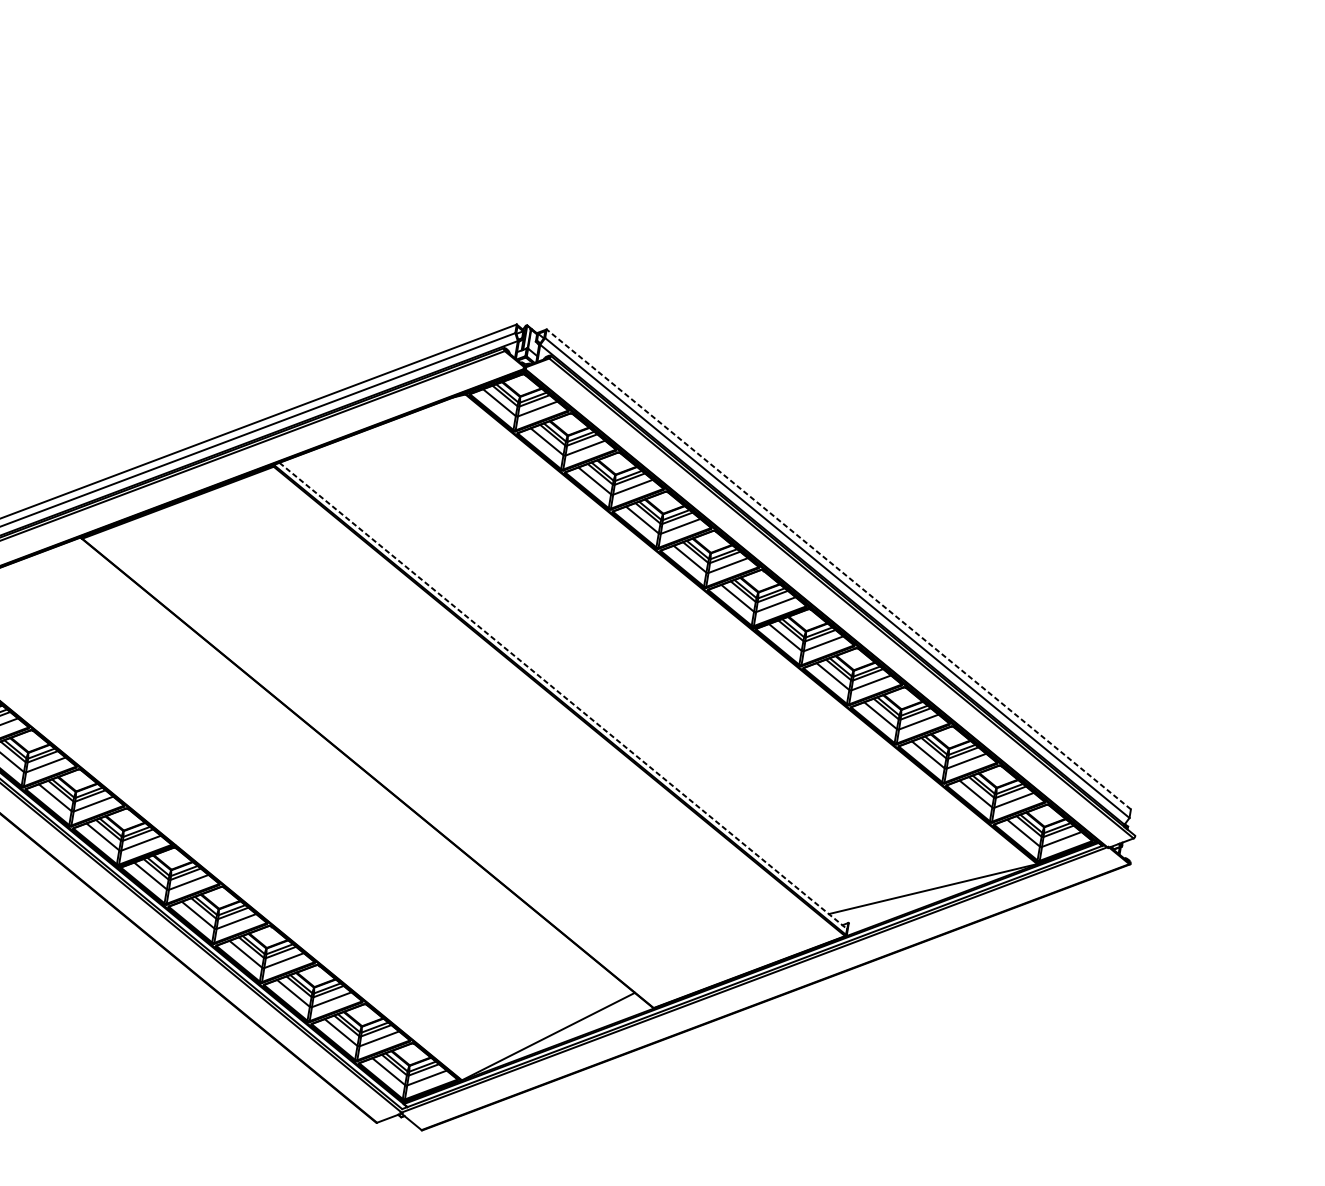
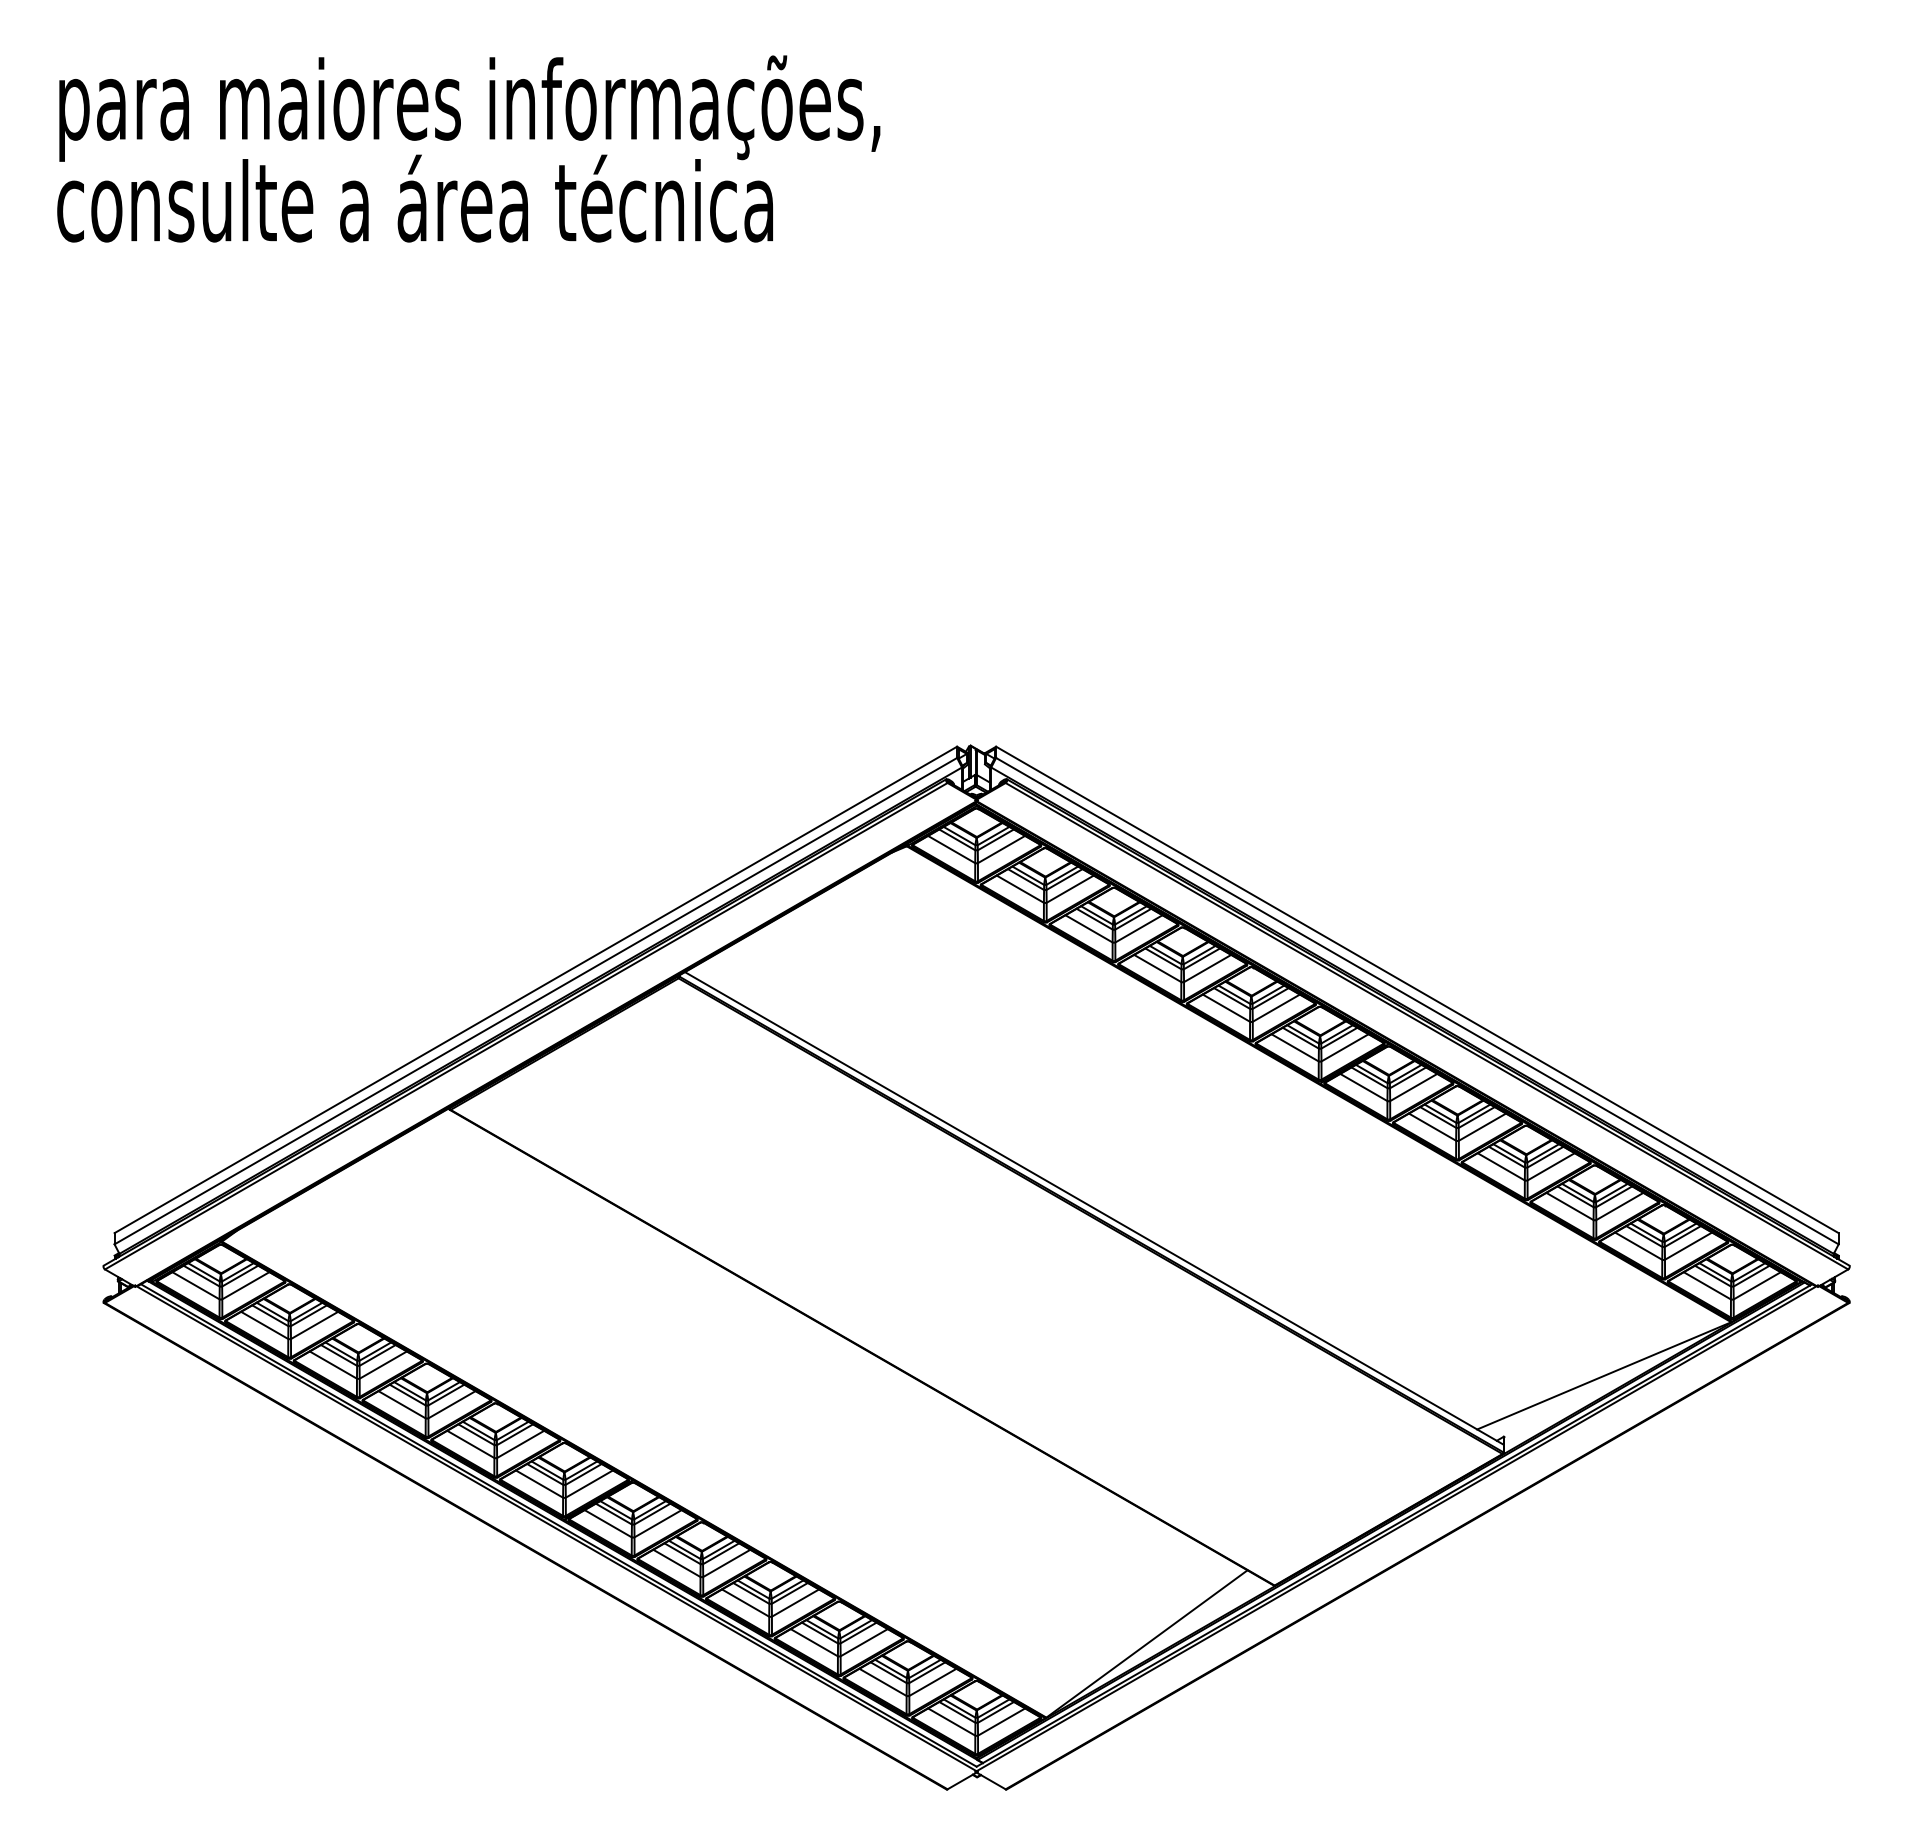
line: (838, 568) -> (1416, 989), dashed -> solid
line: (563, 696) -> (1094, 1208), dashed -> solid

